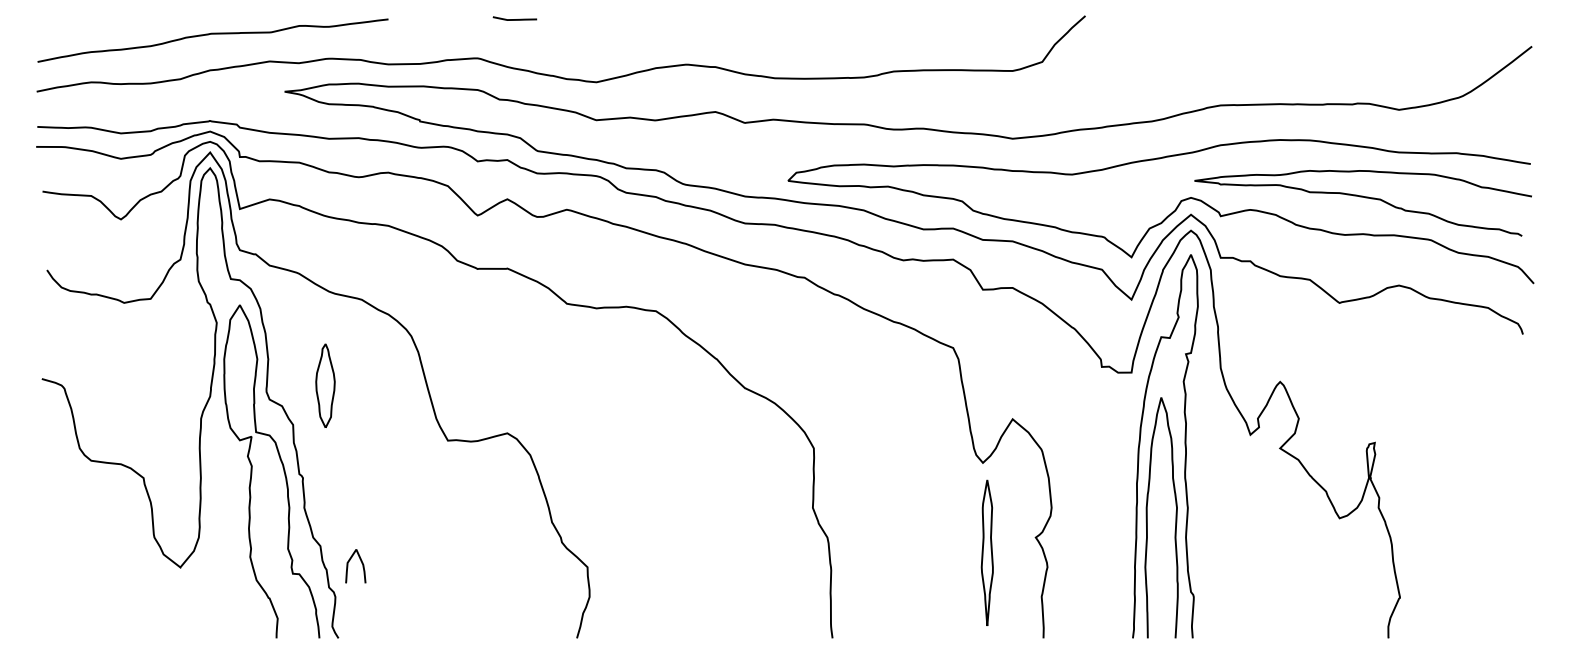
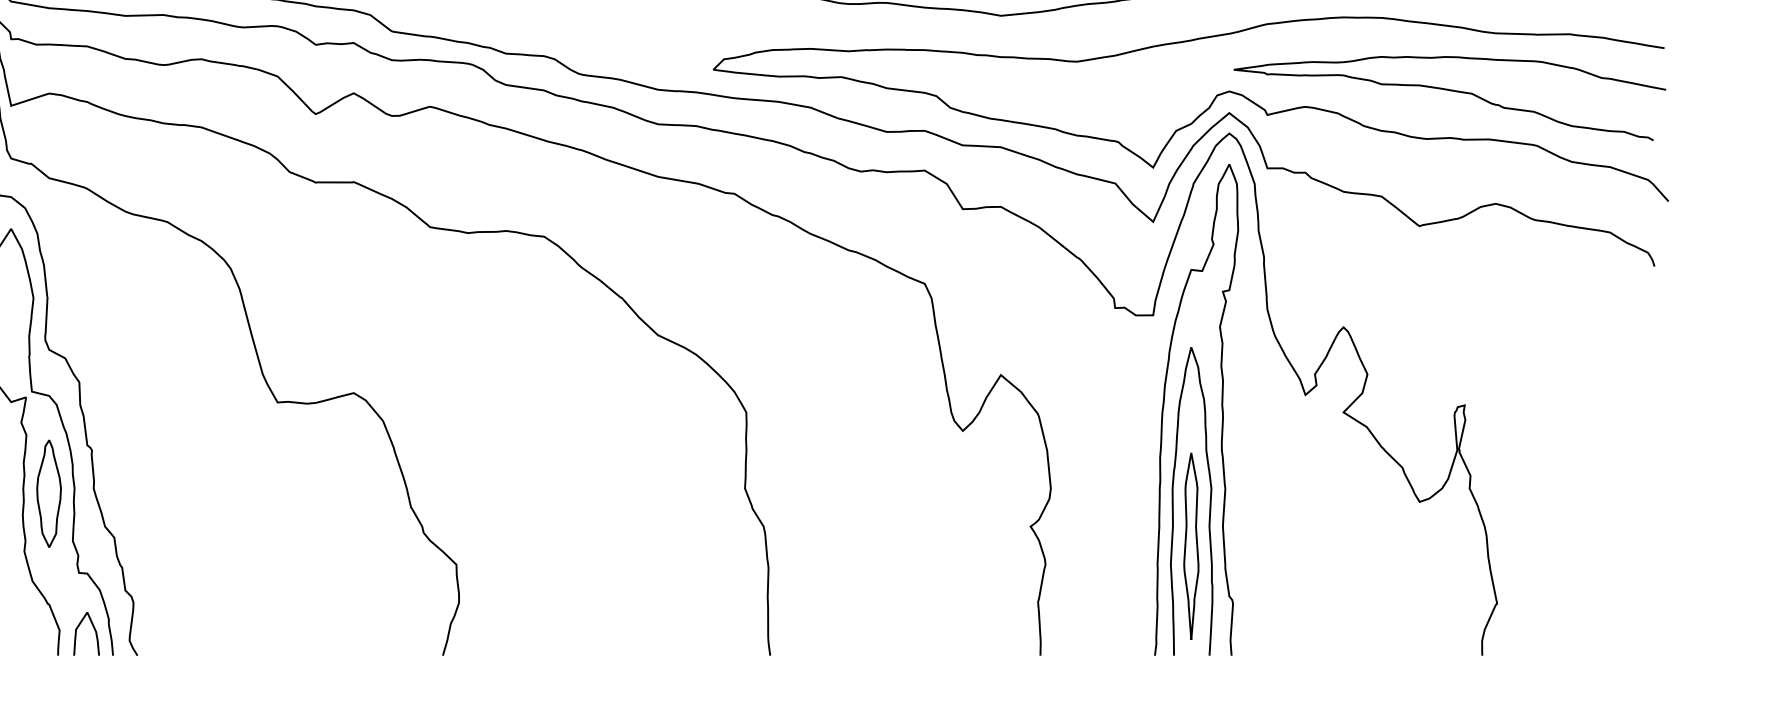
part: (325, 385) -> (49, 493), moved
part: (986, 552) -> (1190, 545), moved
curve: (361, 563) -> (93, 630), moved

